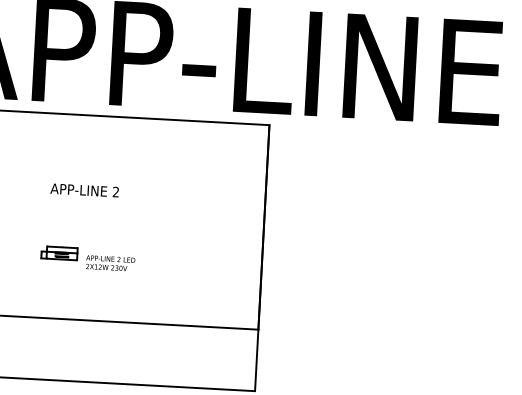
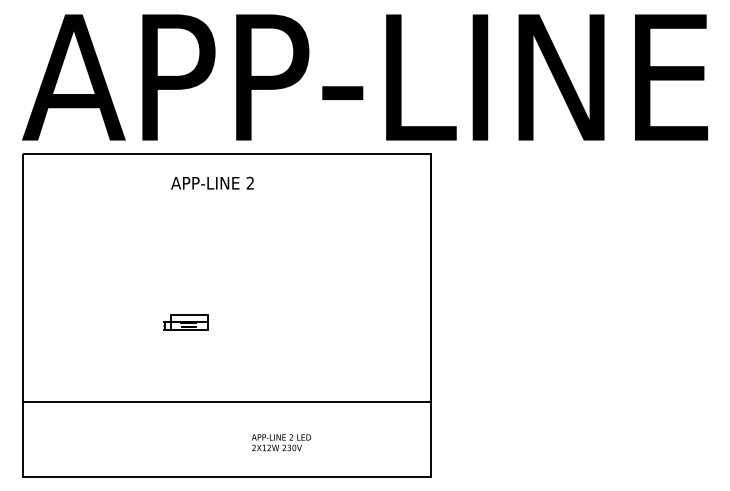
text: (84, 189) -> (212, 182), moved
text: (110, 263) -> (281, 442), moved

